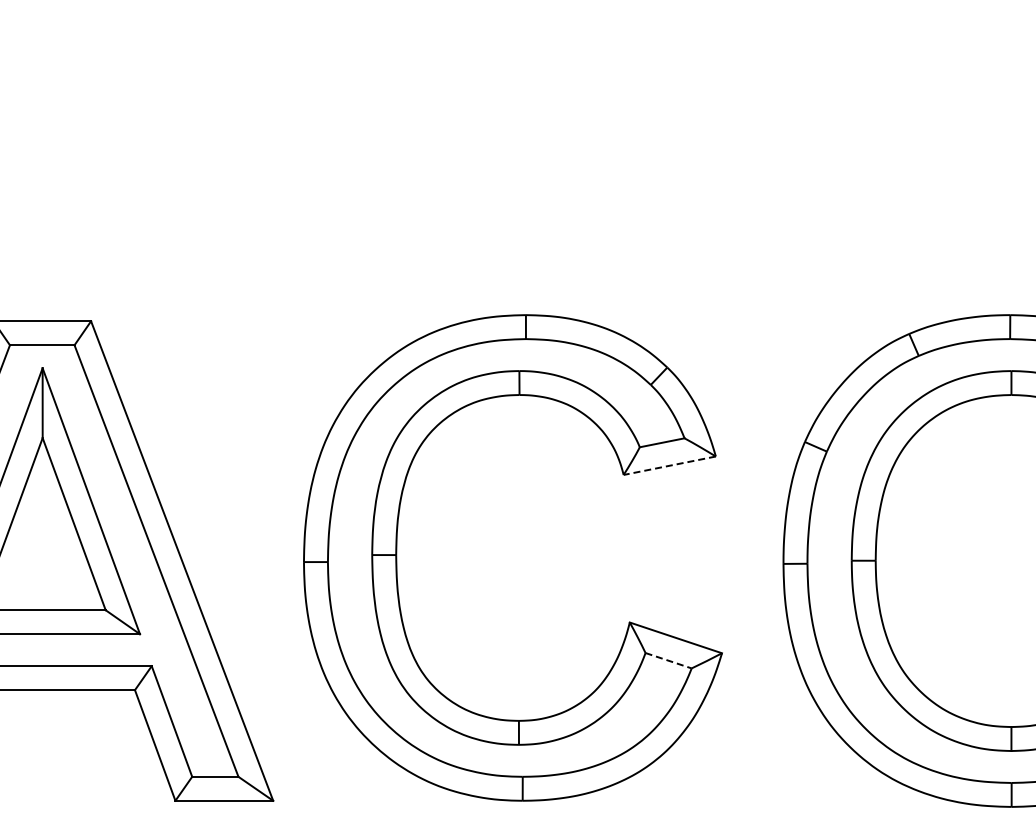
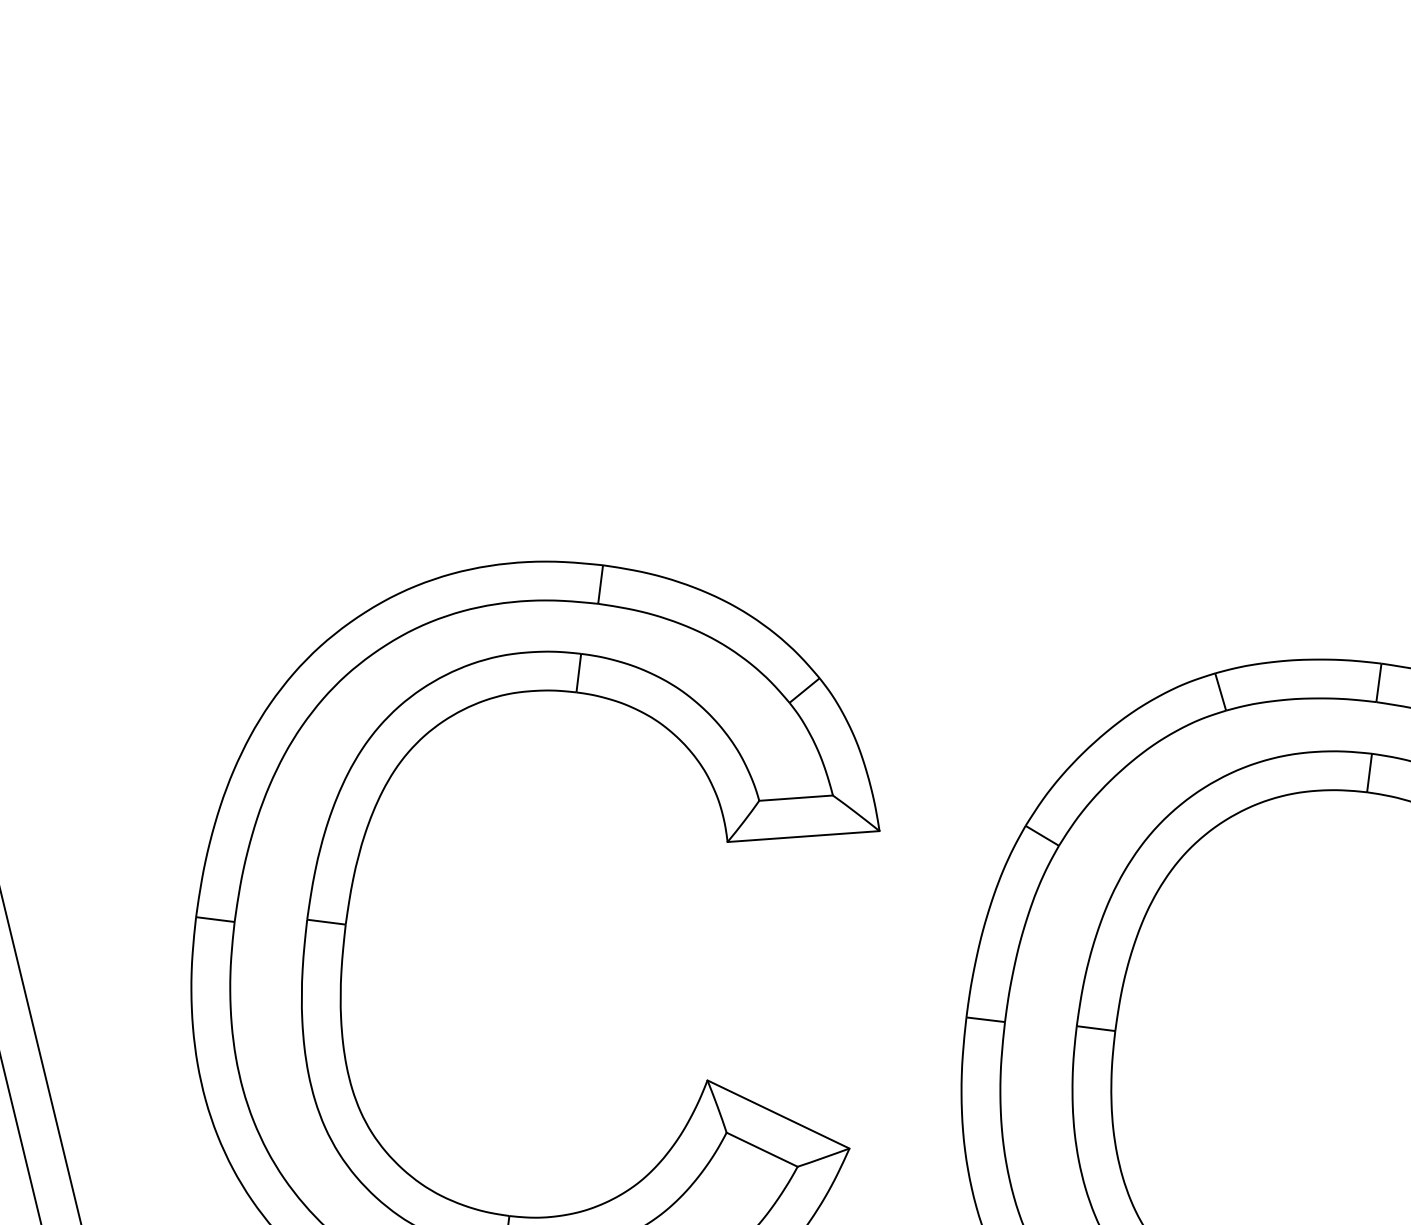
line: (669, 465) -> (803, 836), dashed -> solid
line: (669, 660) -> (763, 1149), dashed -> solid

